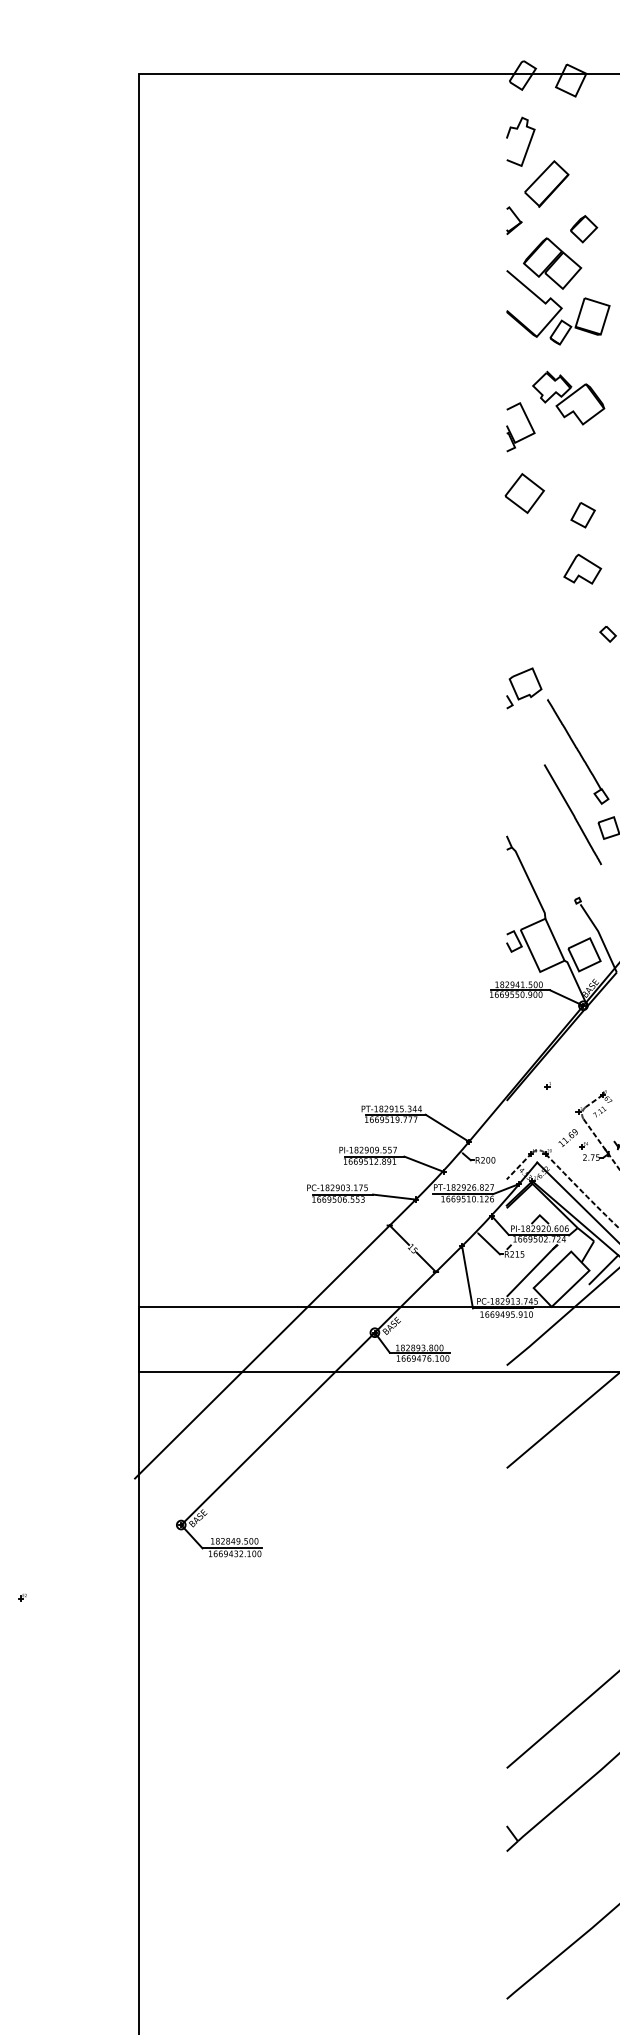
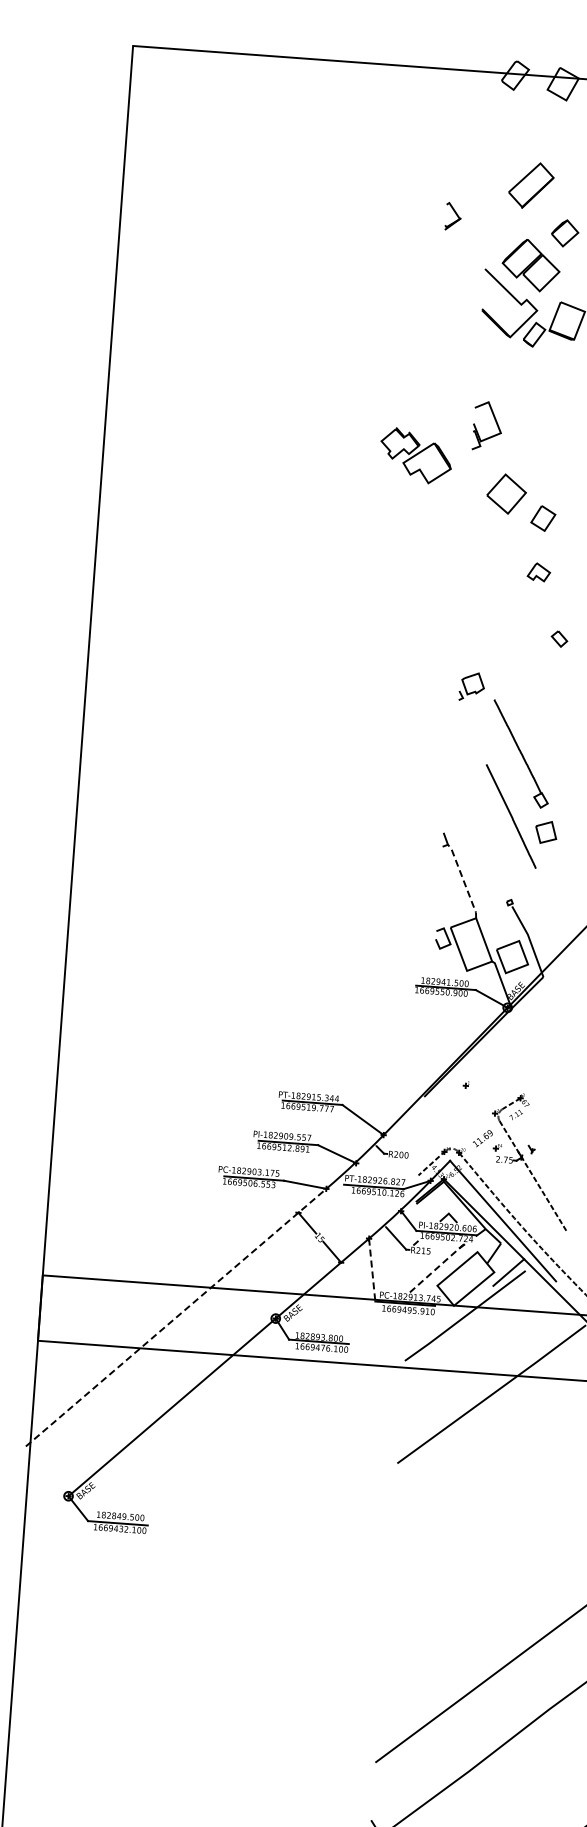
curve: (528, 143) -> (516, 143), removed
part: (514, 220) -> (453, 216), moved
part: (568, 397) -> (415, 455), moved
part: (524, 493) -> (506, 494), moved
part: (582, 568) -> (538, 571), size x0.6
part: (524, 688) -> (472, 687), size x0.7
line: (530, 881) -> (464, 880), solid -> dashed
line: (532, 1270) -> (437, 1268), solid -> dashed
line: (467, 1277) -> (372, 1270), solid -> dashed
line: (275, 1339) -> (176, 1318), solid -> dashed

